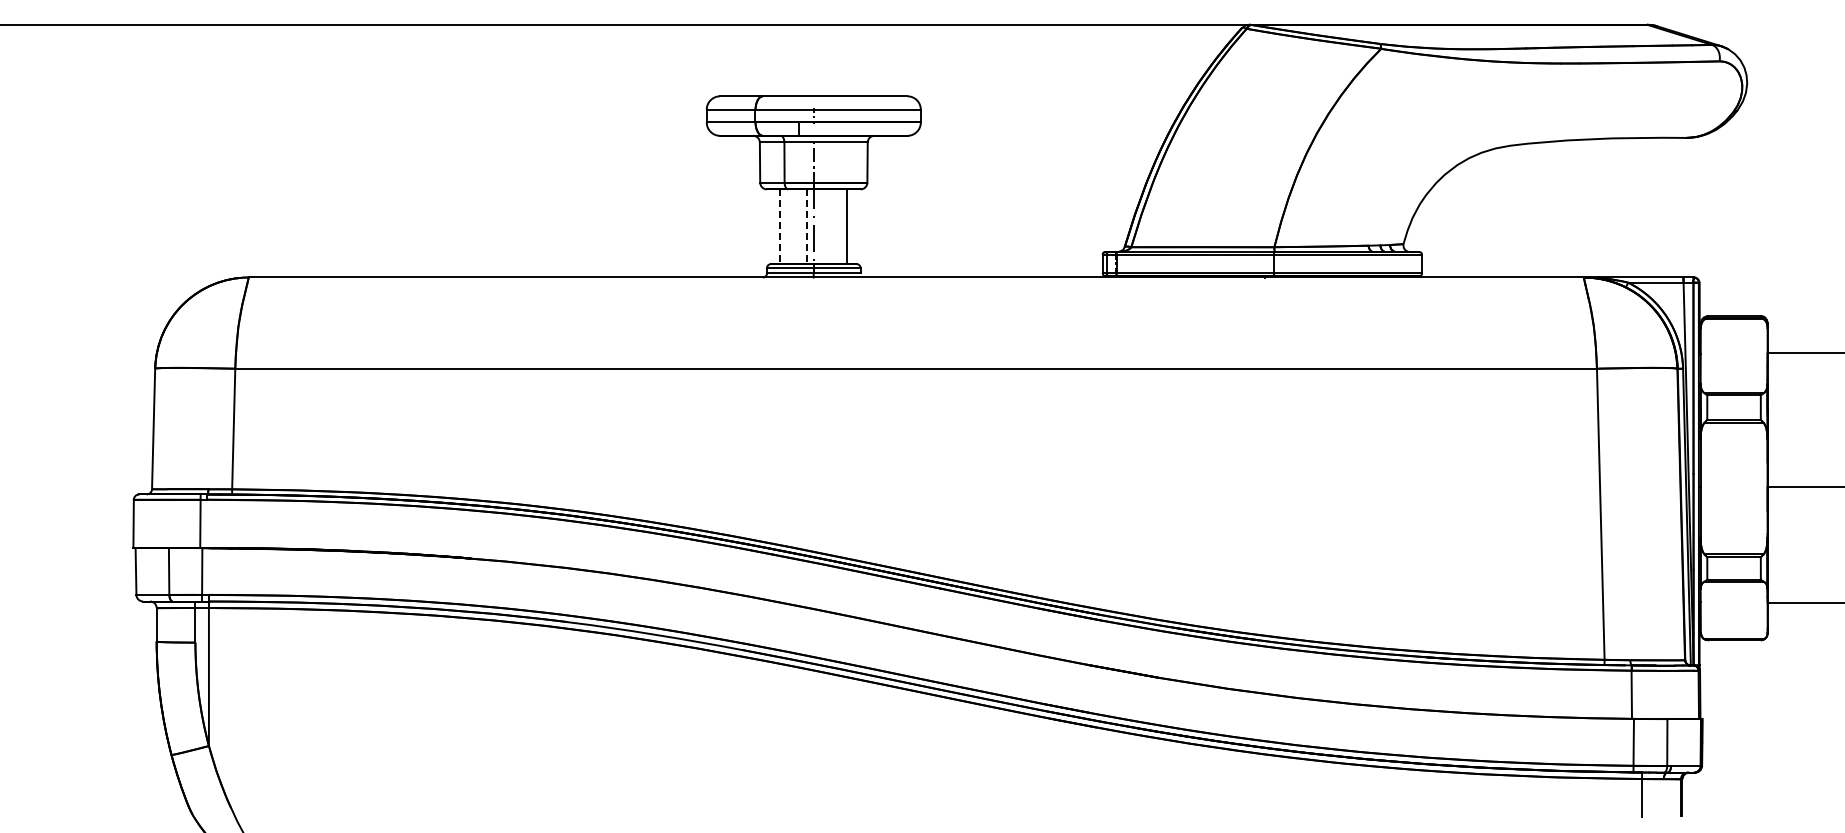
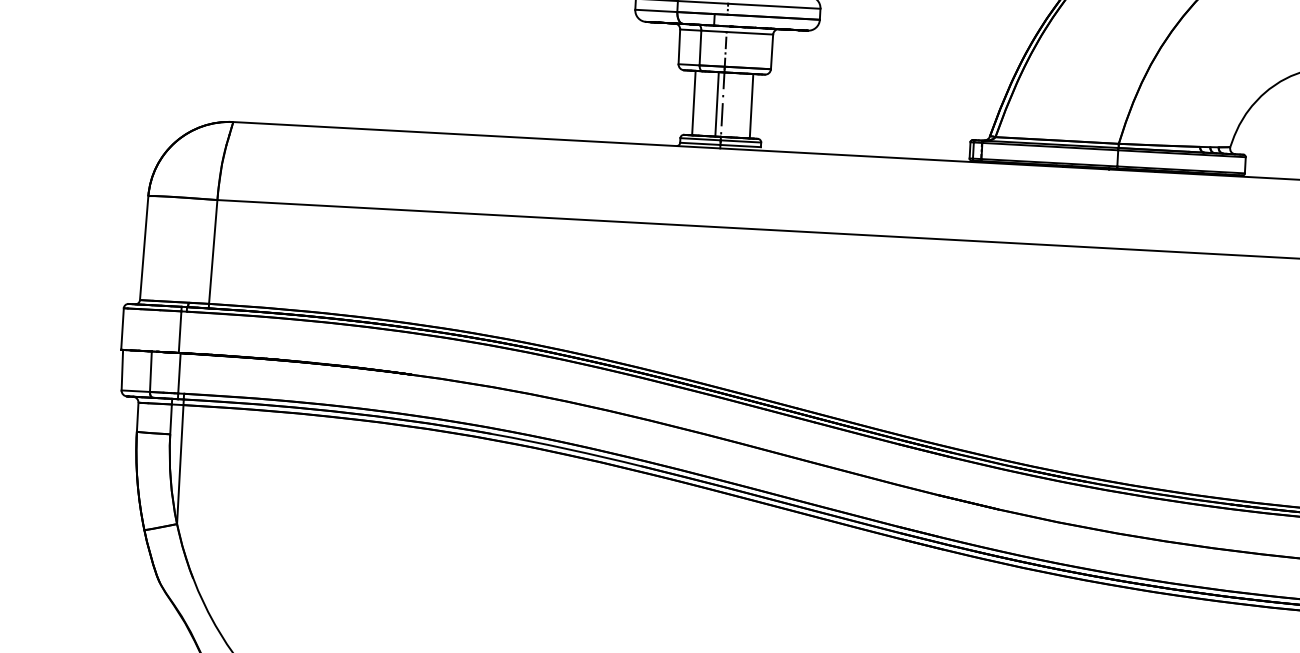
line: (780, 227) -> (693, 103), dashed -> solid
line: (807, 227) -> (717, 105), dashed -> solid

